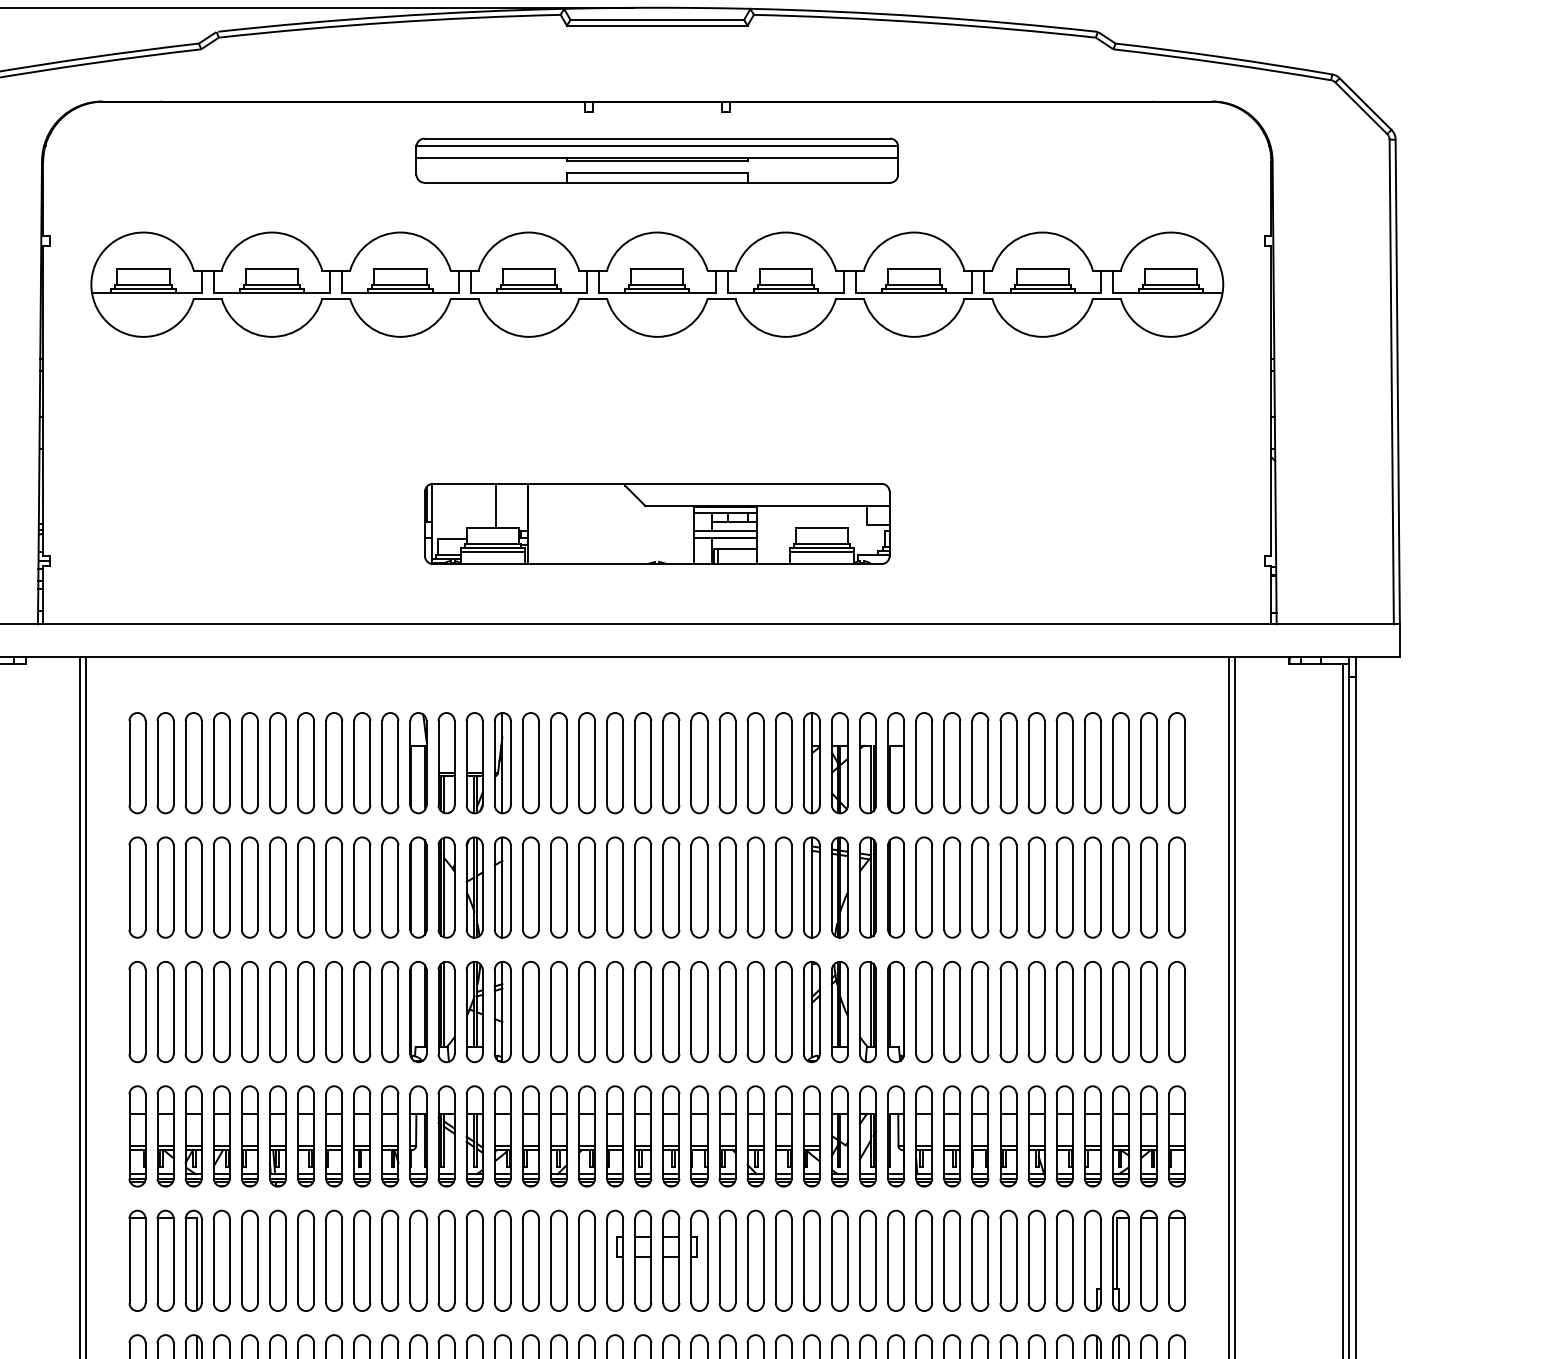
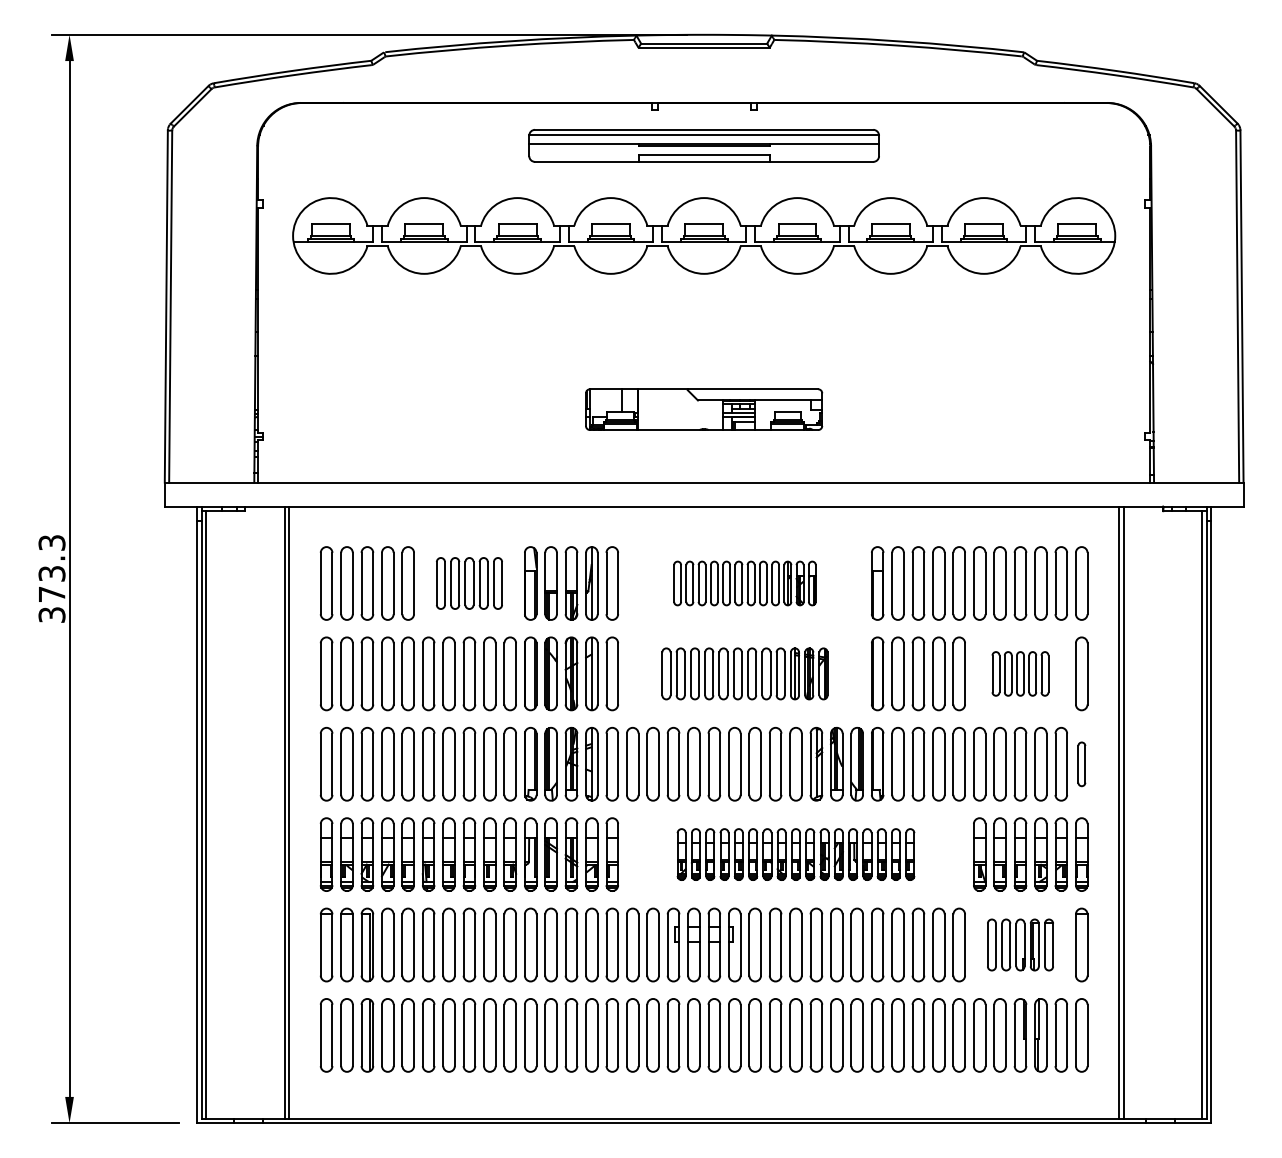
part: (656, 523) -> (703, 409), size x0.7
part: (334, 763) -> (469, 583), size x0.7
part: (712, 763) -> (744, 583), size x0.6
part: (712, 887) -> (744, 673), size x0.7
part: (1092, 887) -> (1020, 673), size x0.6
part: (1176, 1012) -> (1081, 764), size x0.6
part: (783, 1136) -> (795, 854), size x0.7
part: (1092, 1260) -> (1020, 944), size x0.7

